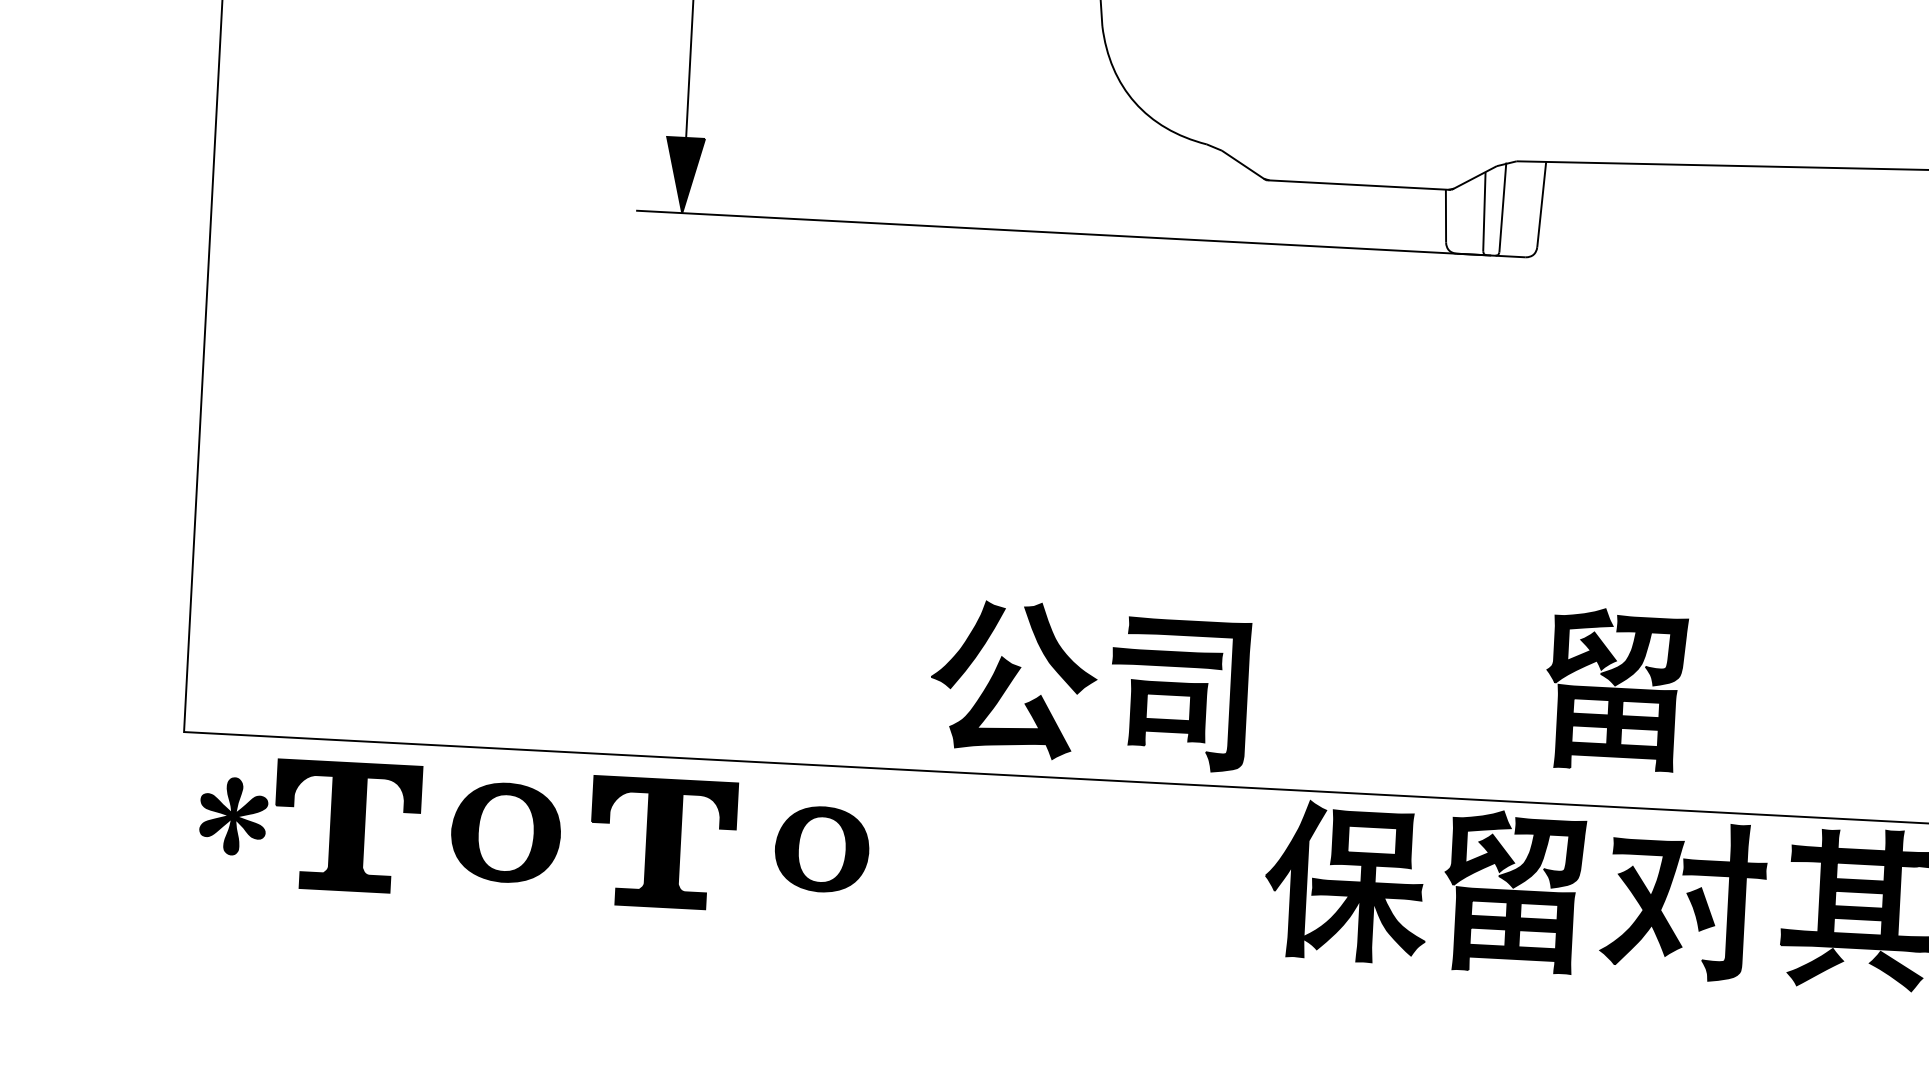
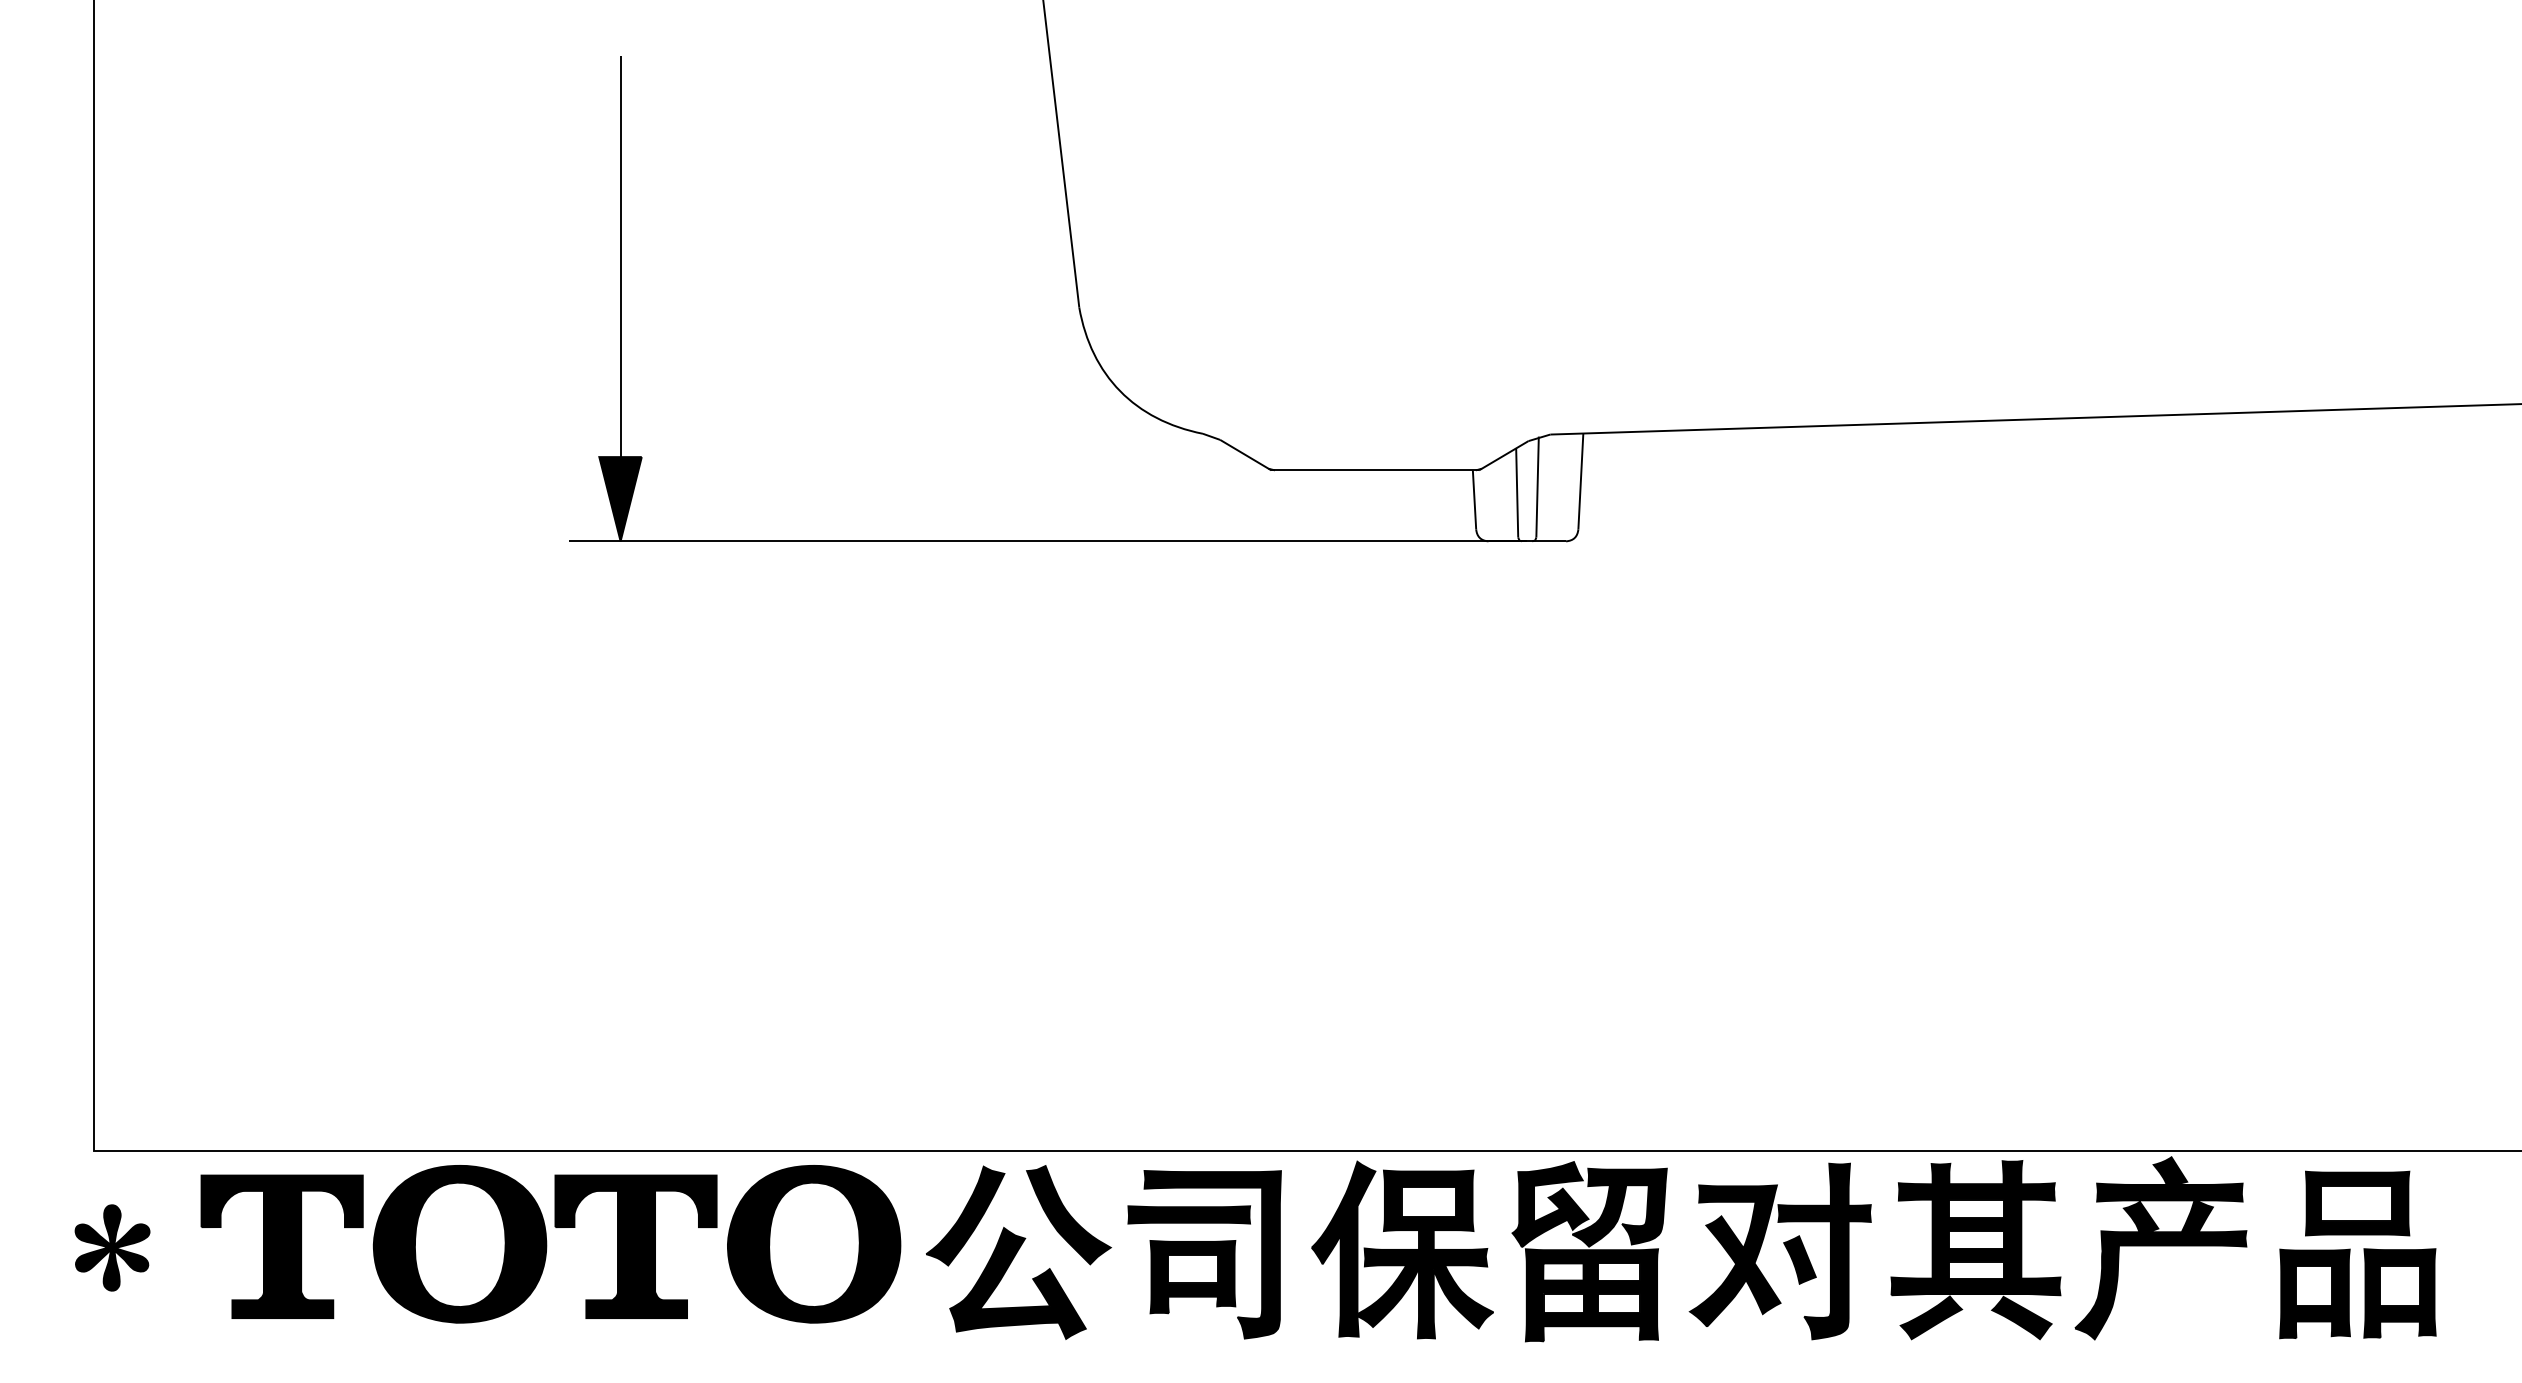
part: (1013, 679) -> (1018, 1252), moved
part: (1615, 689) -> (1691, 1019), removed
part: (1179, 694) -> (1204, 1254), moved
part: (233, 815) -> (112, 1247), moved
part: (505, 832) -> (459, 1244), size x1.43
part: (822, 849) -> (814, 1244), size x1.67

